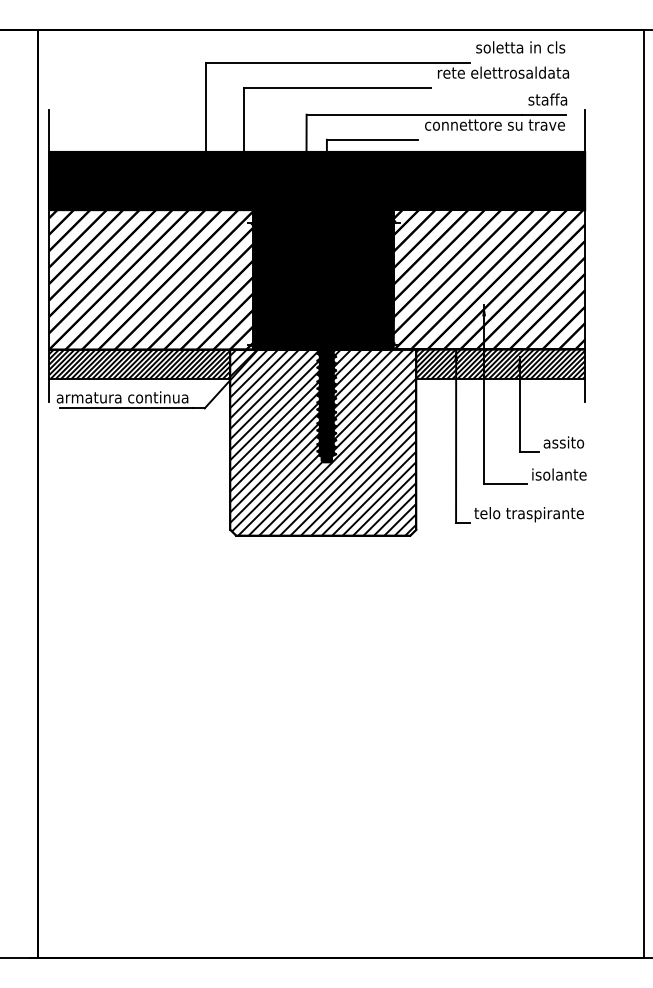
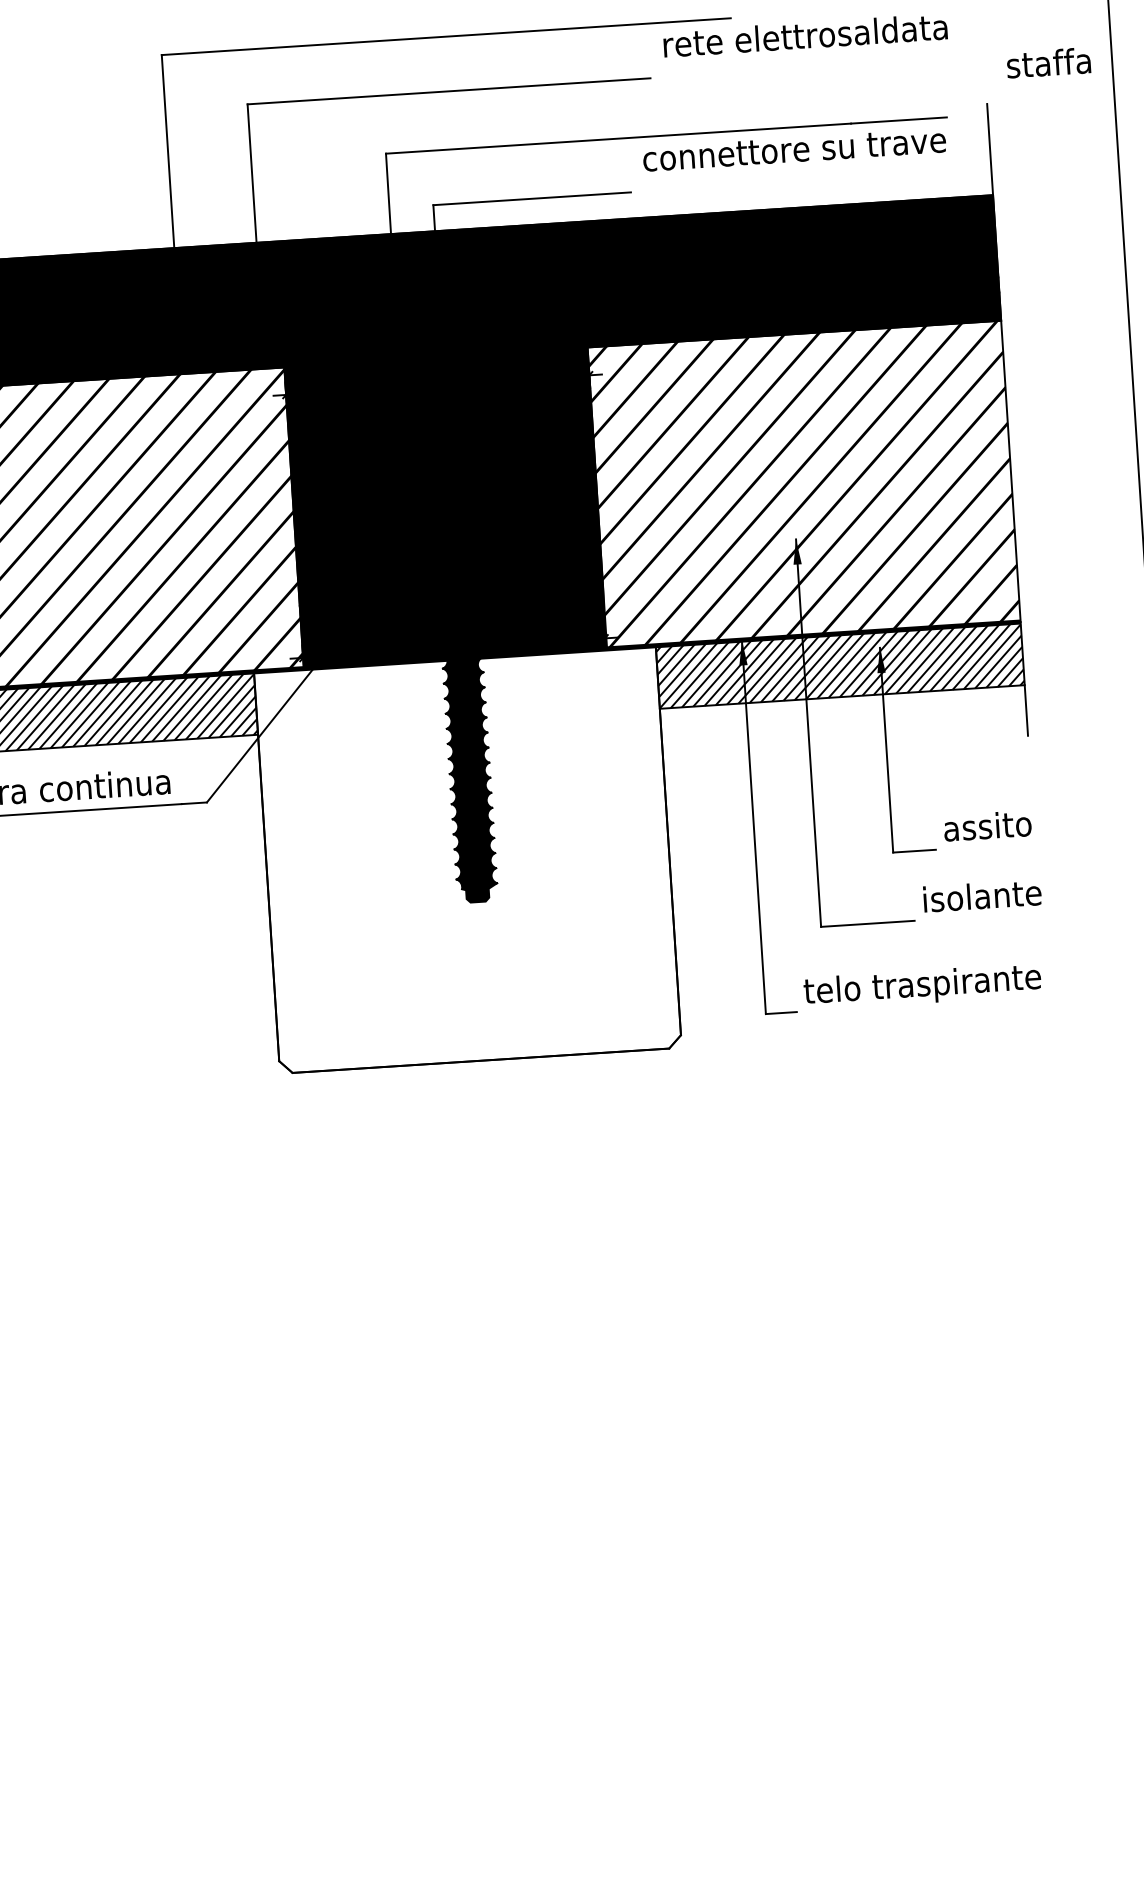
text: (547, 99) -> (1048, 62), moved
hatch: (323, 442) -> (468, 859), removed

